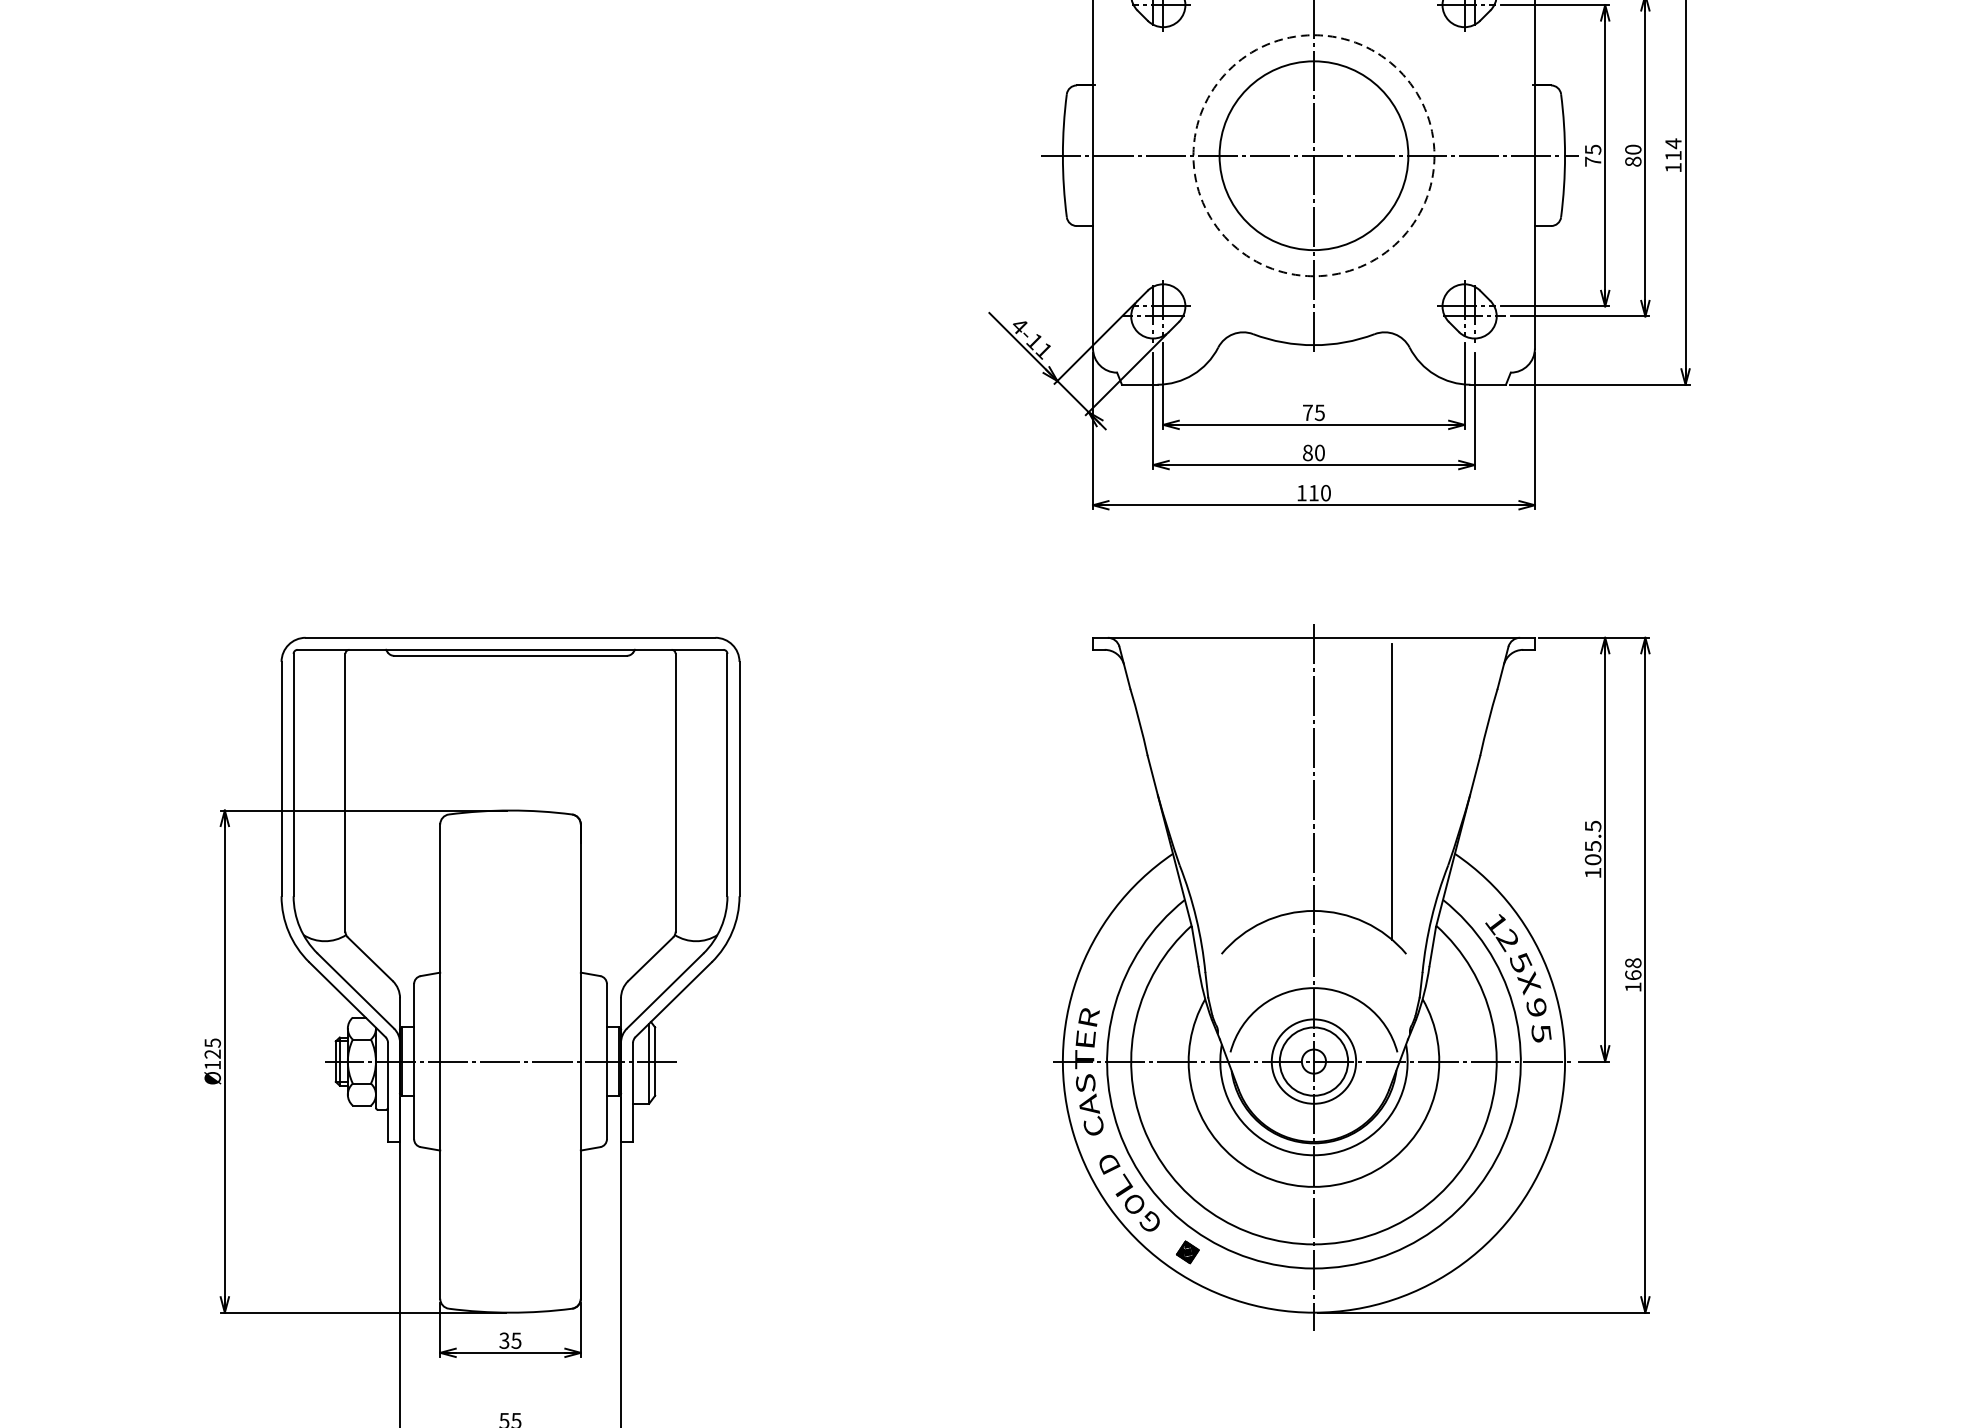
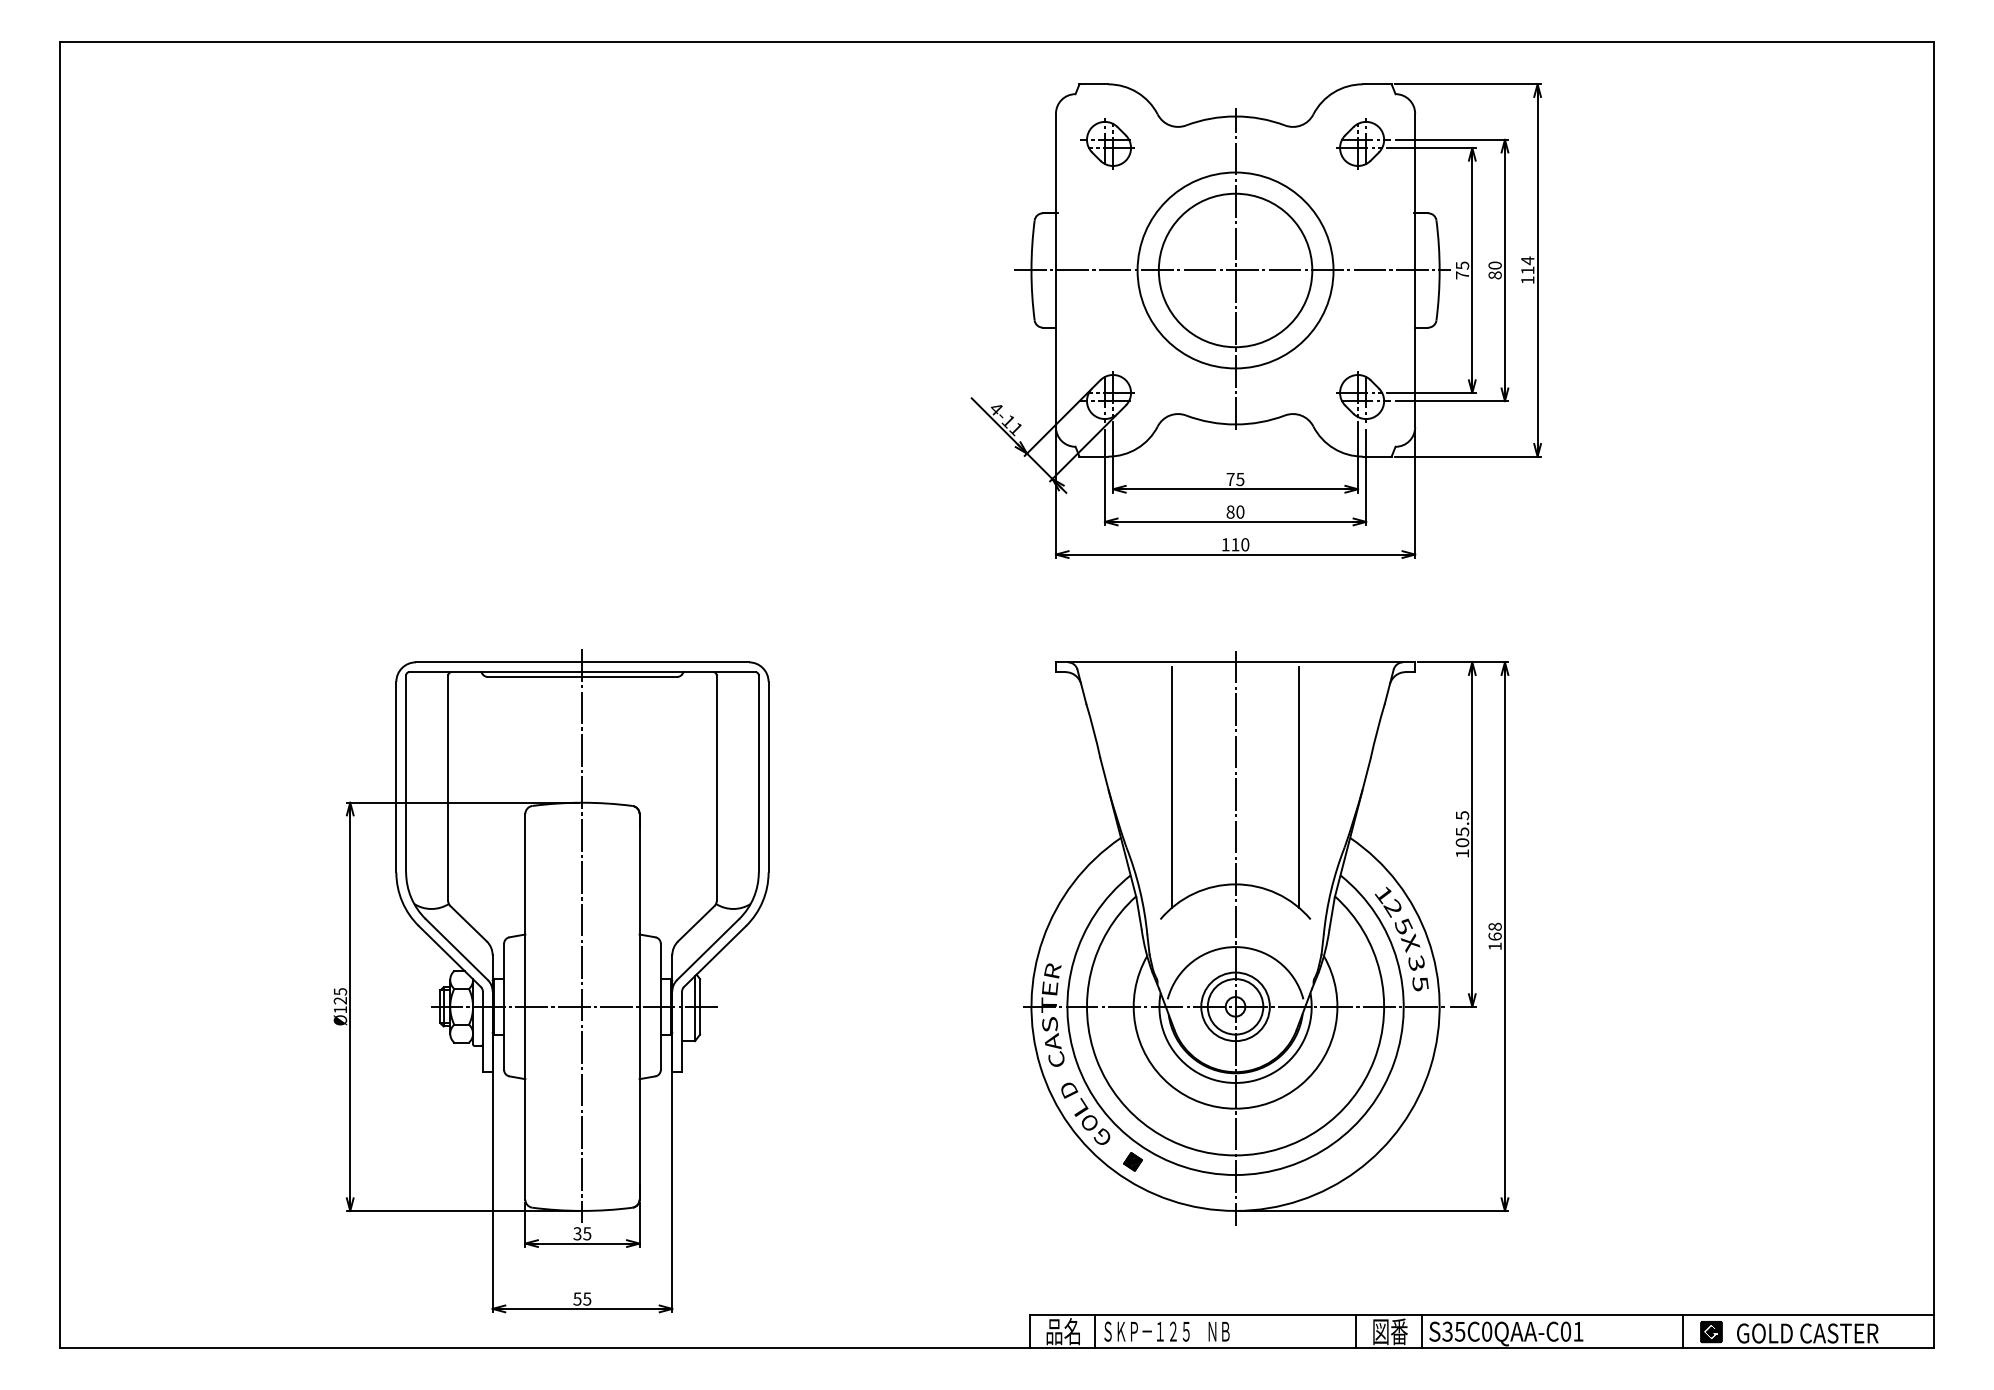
circle: (1313, 155) -> (1235, 270), dashed -> solid
line: (1235, 791) -> (1171, 787), added
line: (510, 973) -> (582, 935), added
text: (1536, 1007) -> (1416, 962), 9 -> 3

